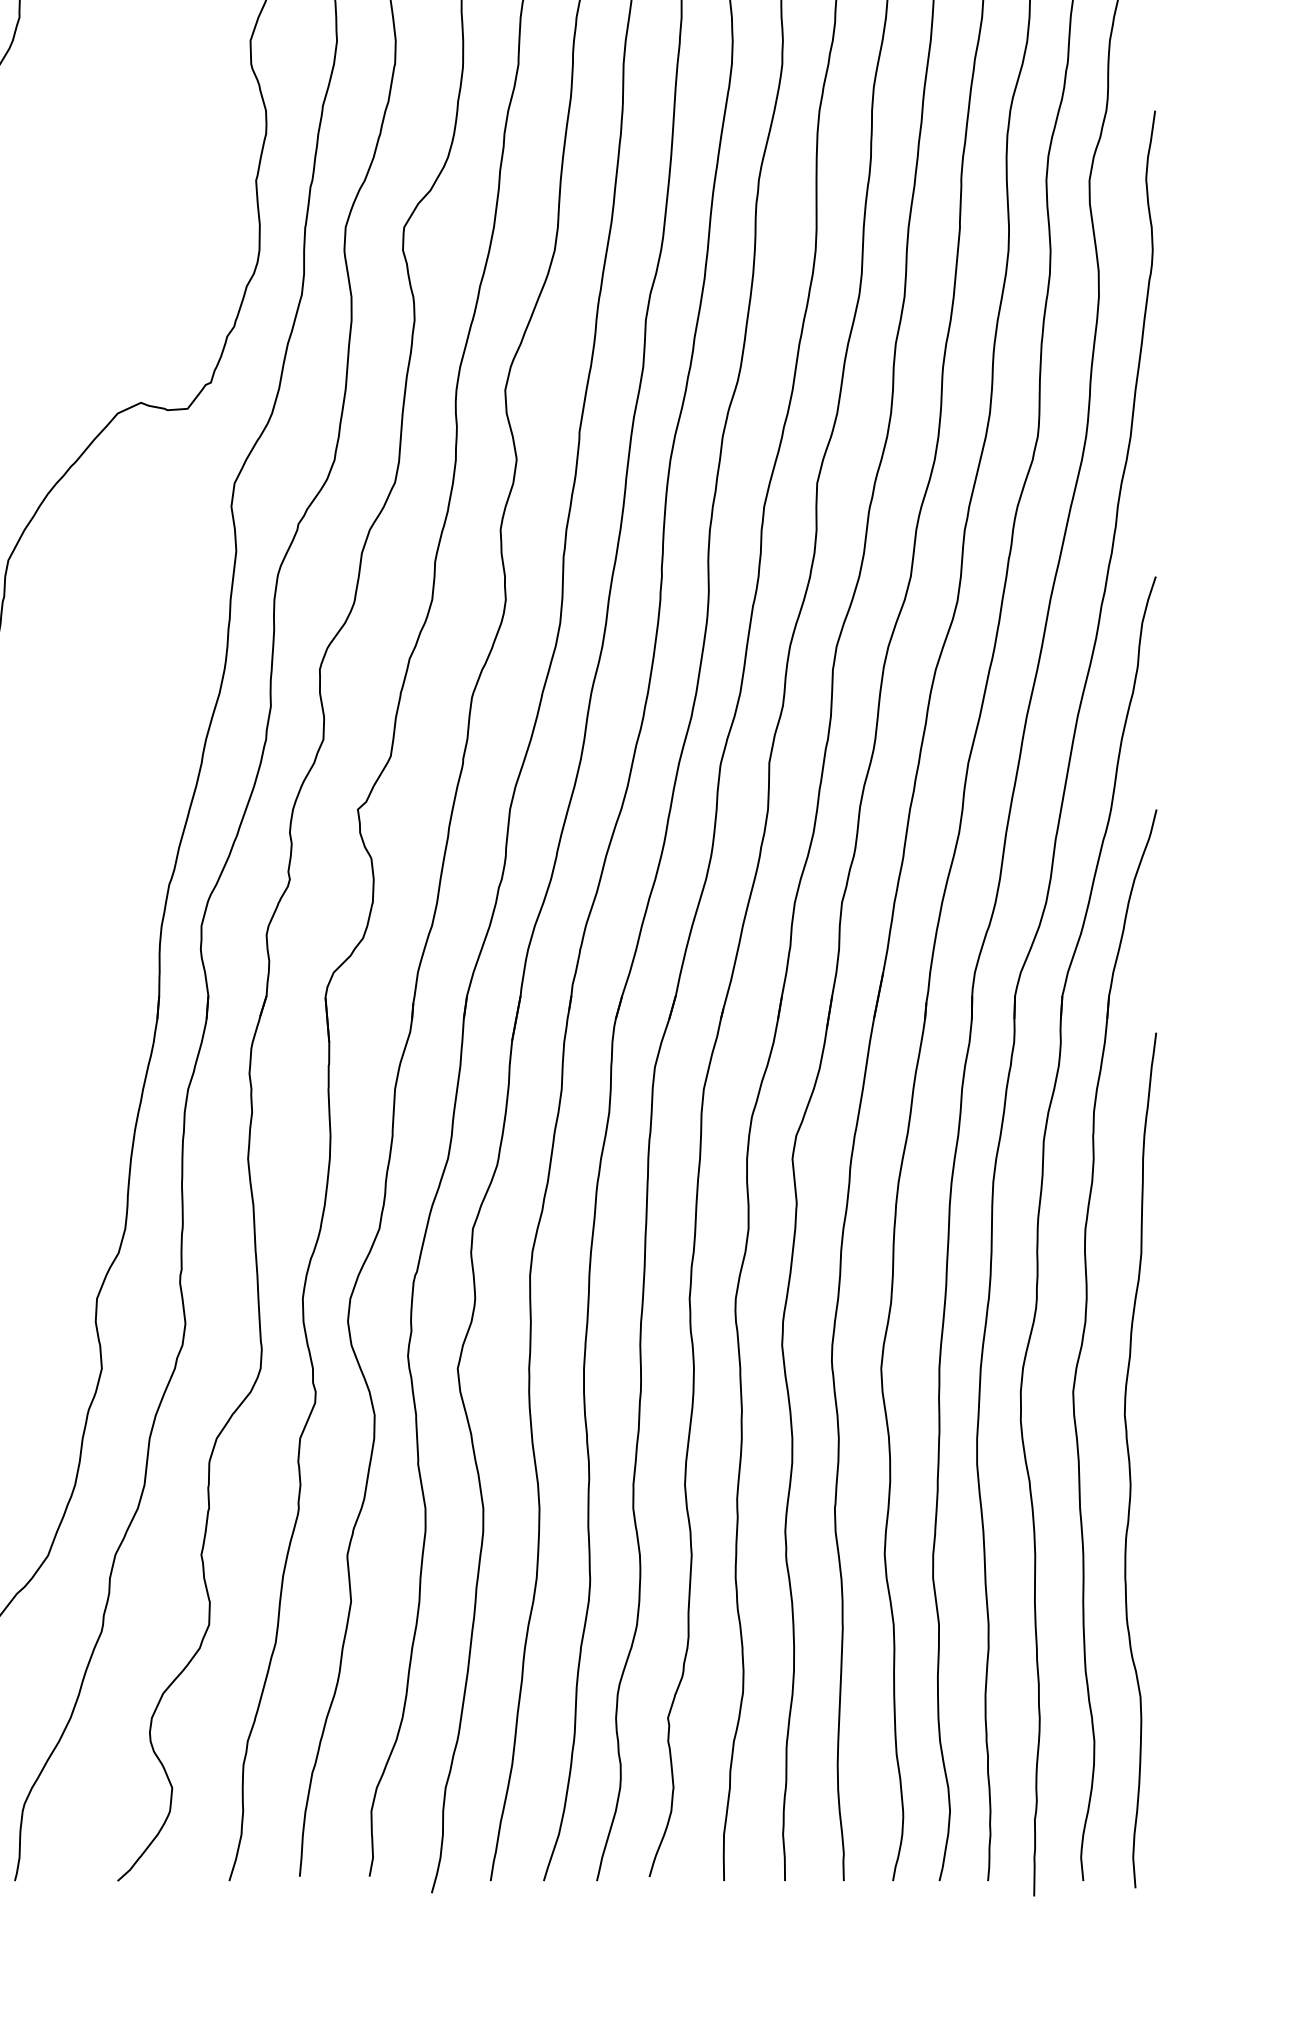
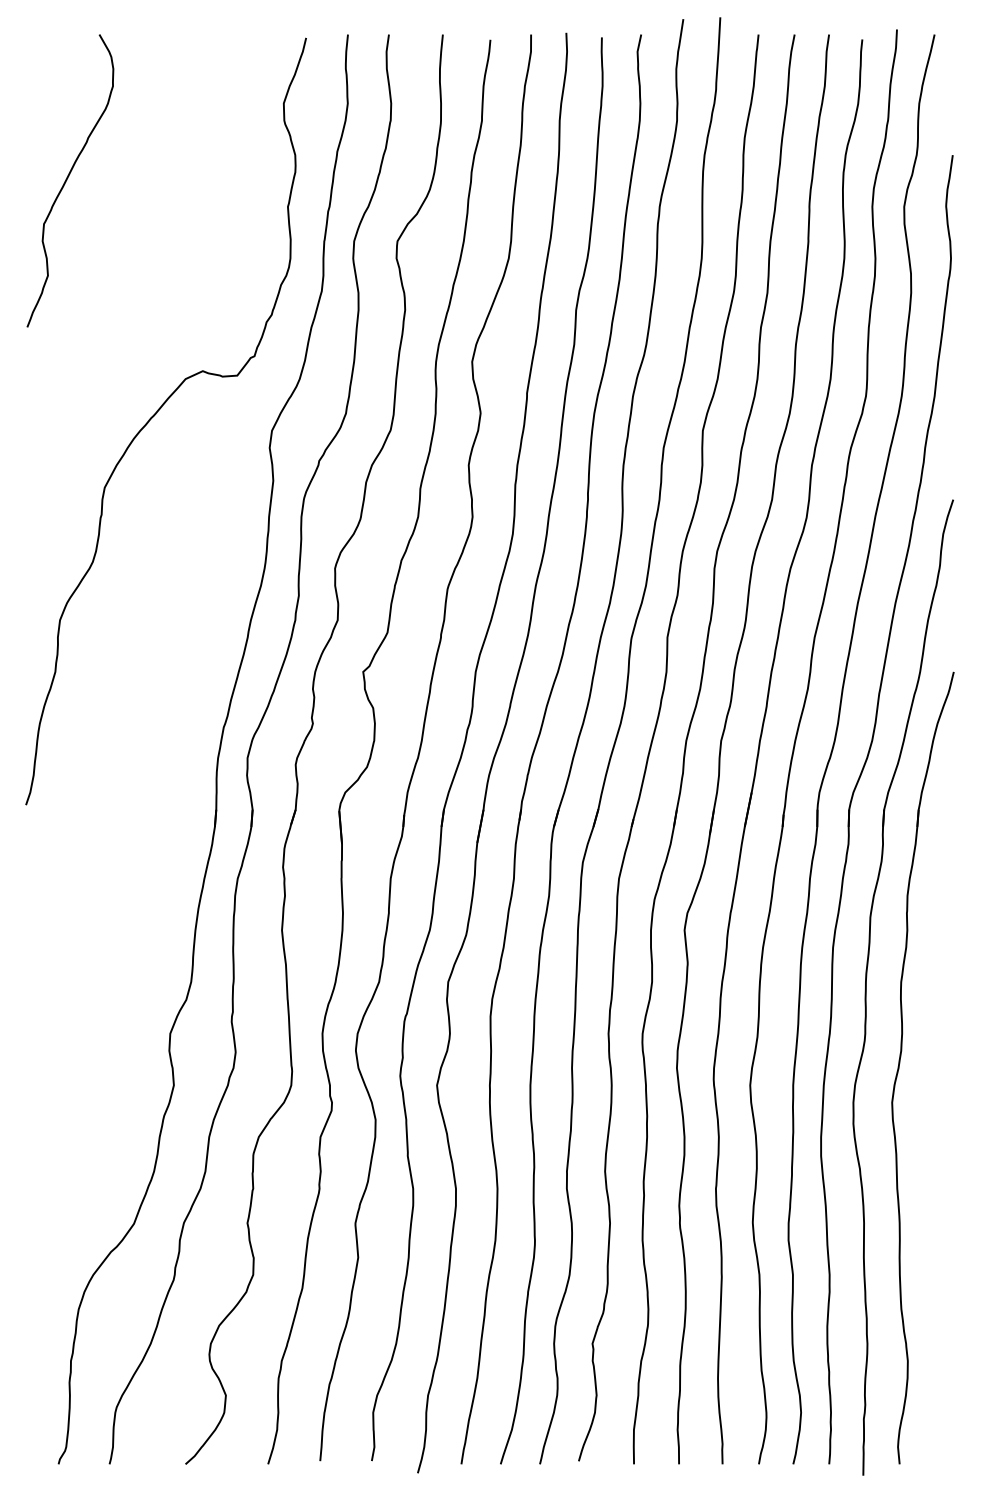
curve: (1130, 1460) -> (934, 1153), removed

